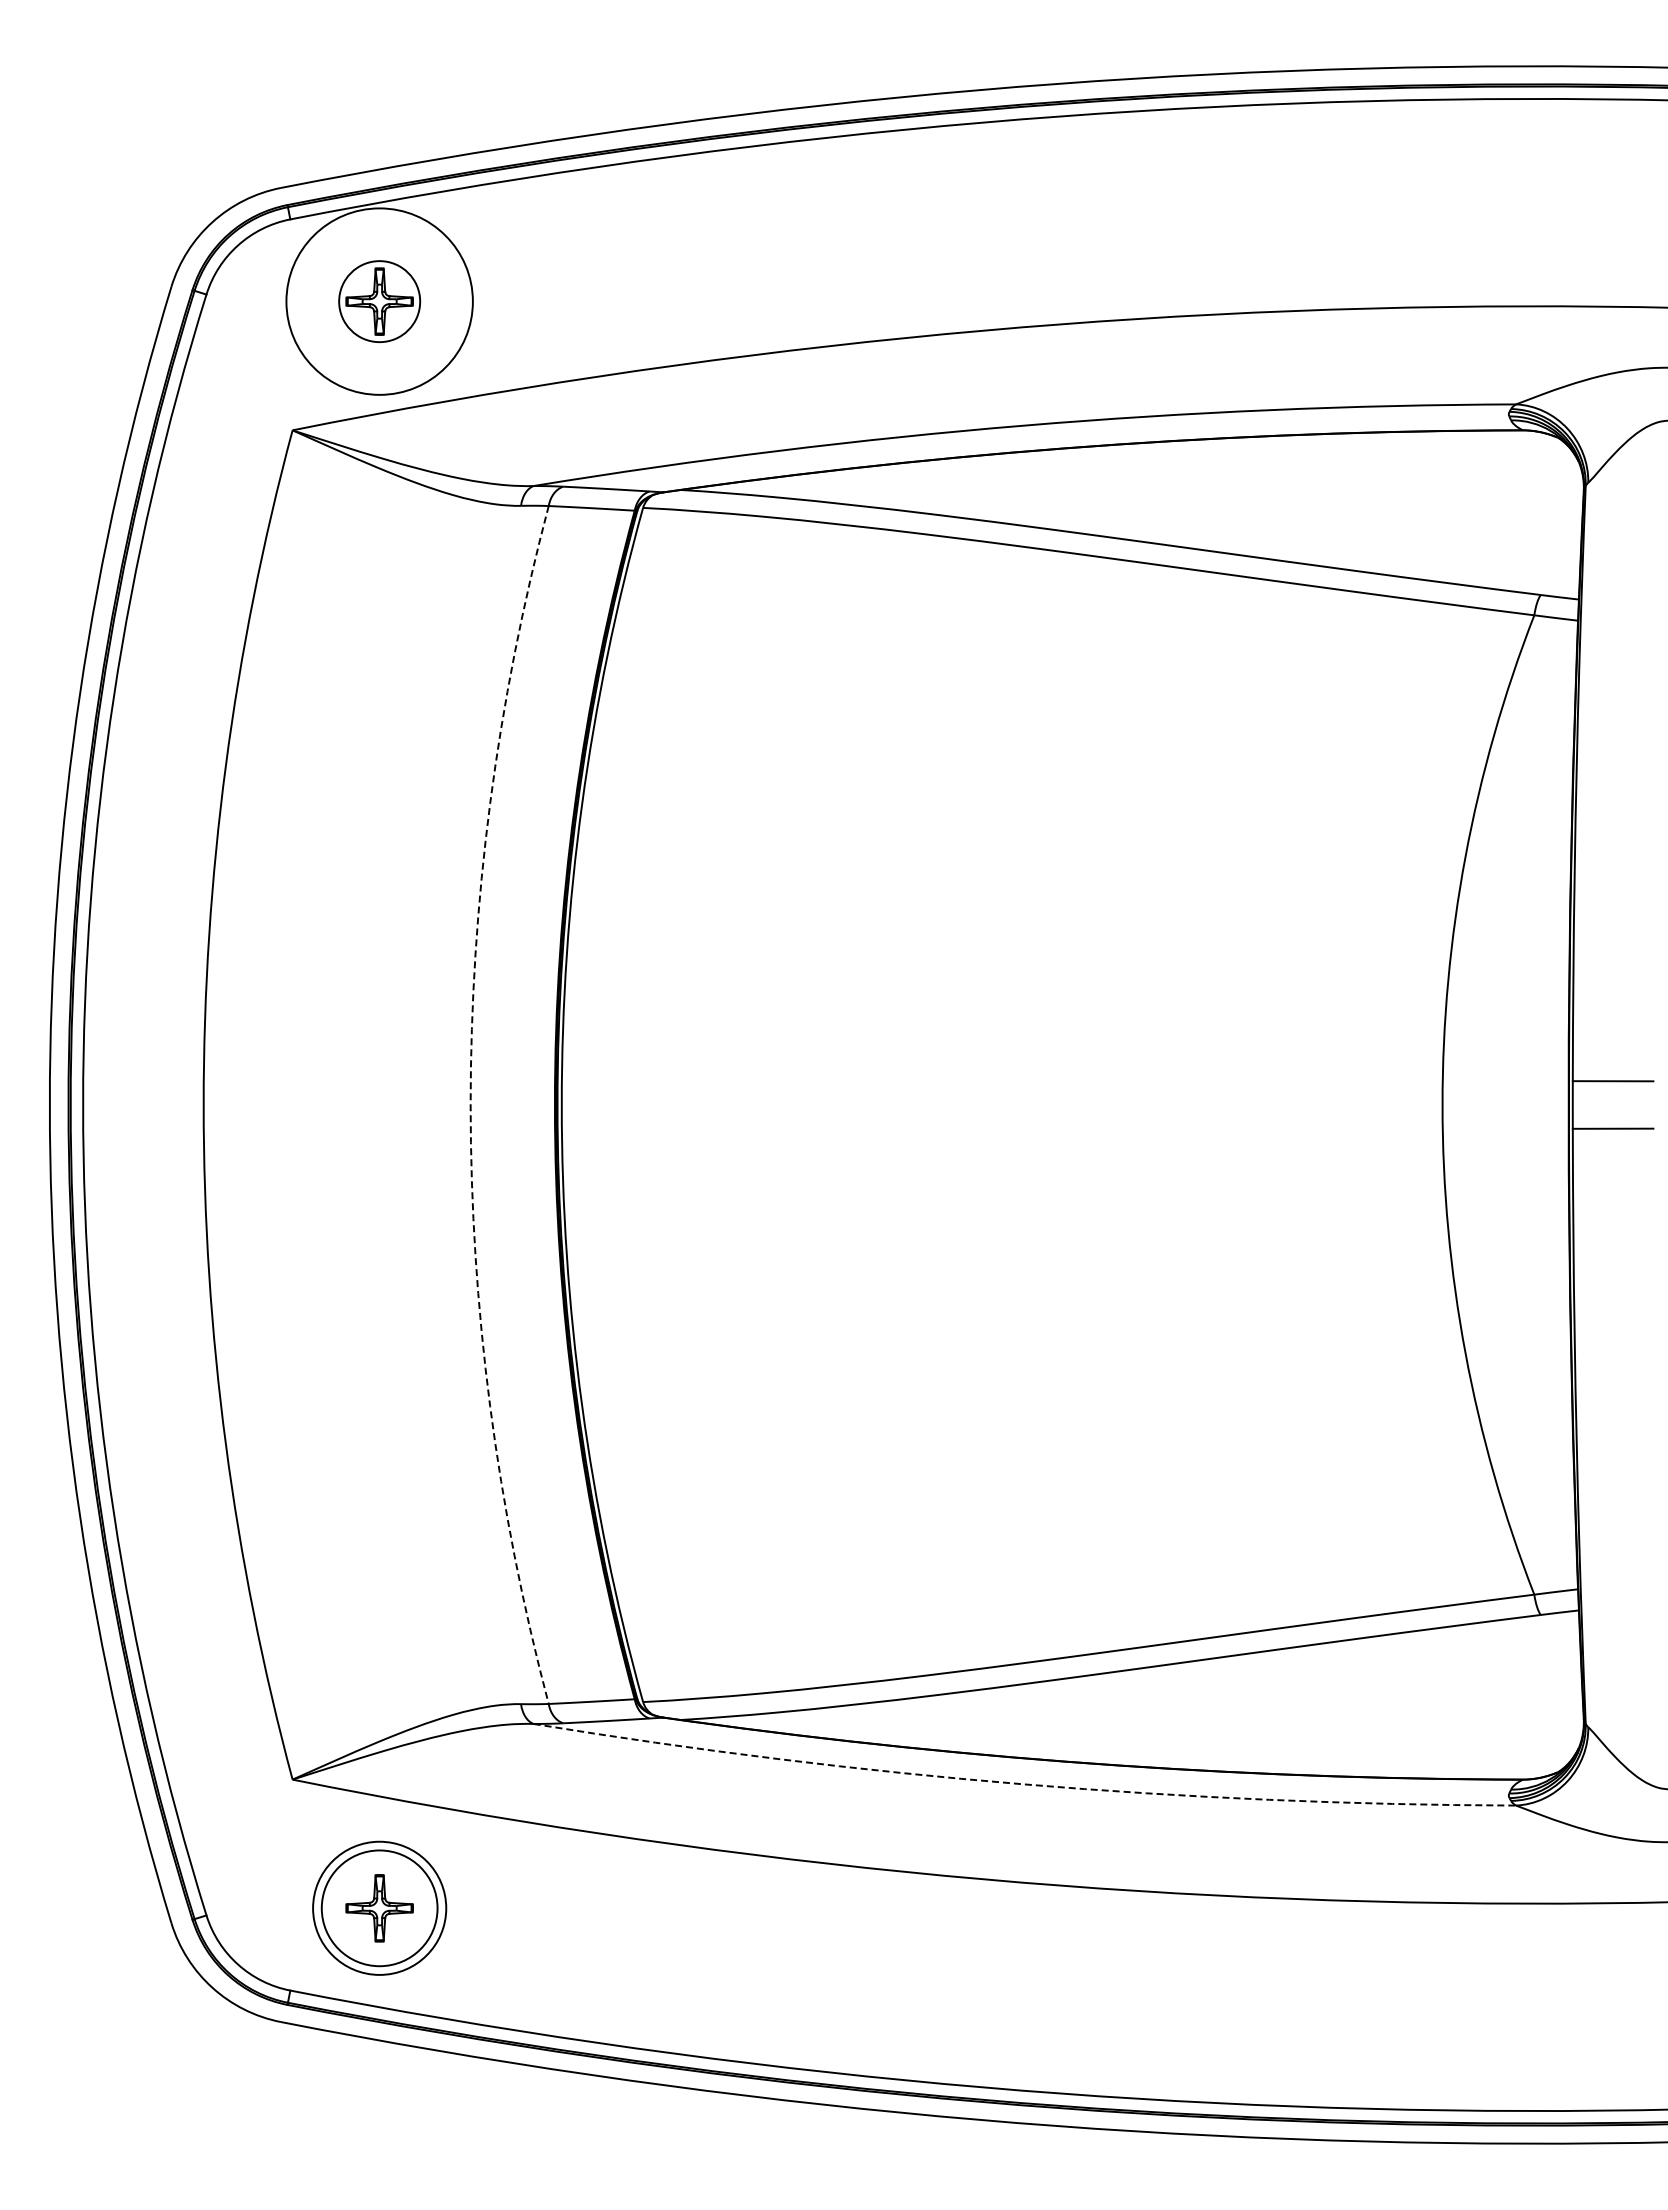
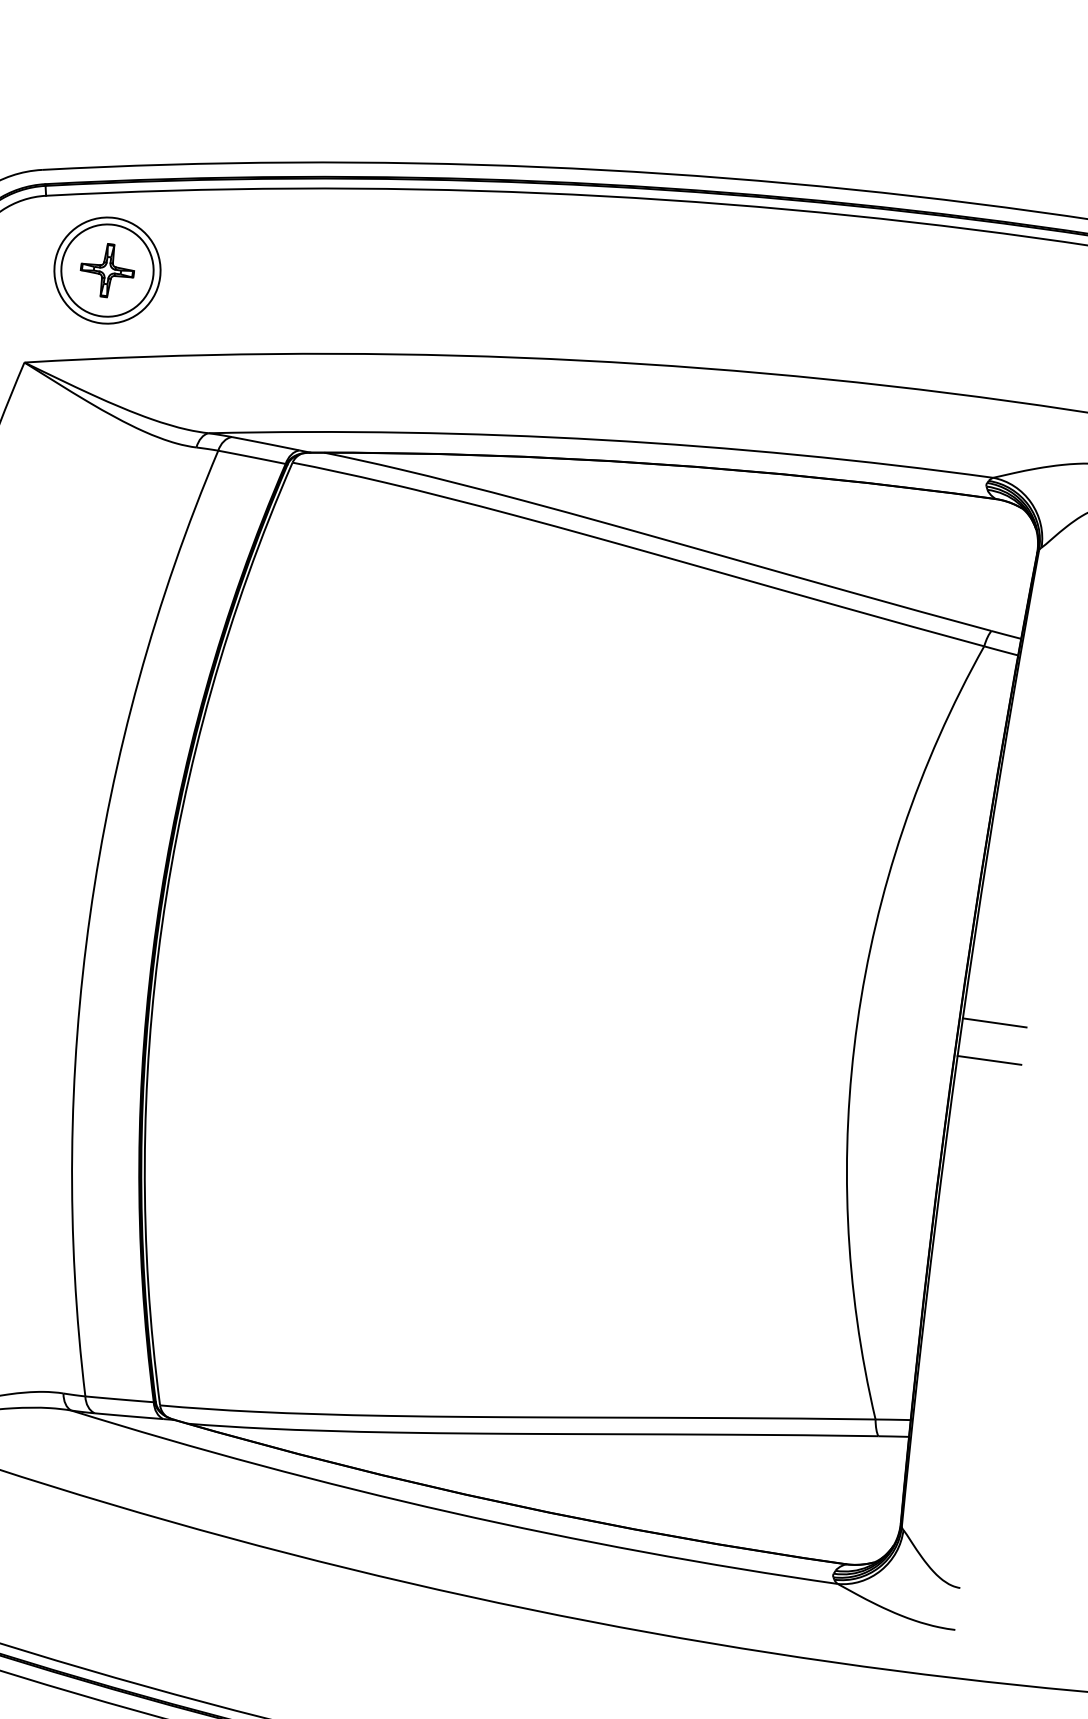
circle: (379, 301) -> (107, 270), size x0.71
circle: (379, 301) -> (107, 270), size x1.43
arc: (470, 1105) -> (90, 915), dashed -> solid
arc: (1023, 1784) -> (451, 1512), dashed -> solid

